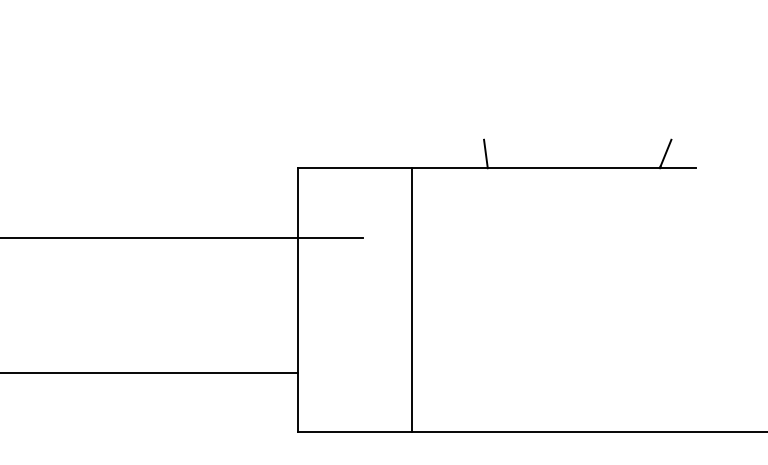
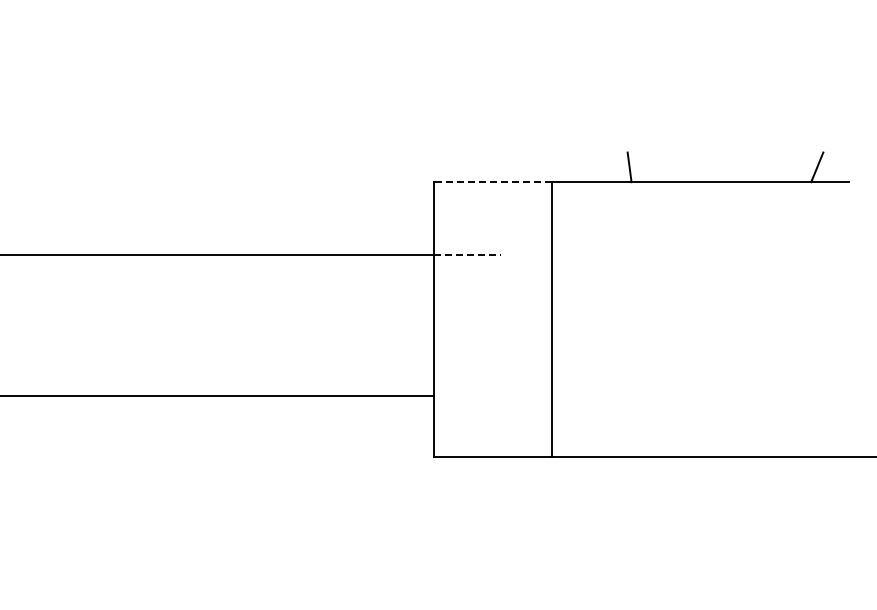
line: (354, 168) -> (492, 182), solid -> dashed
line: (330, 237) -> (467, 254), solid -> dashed

